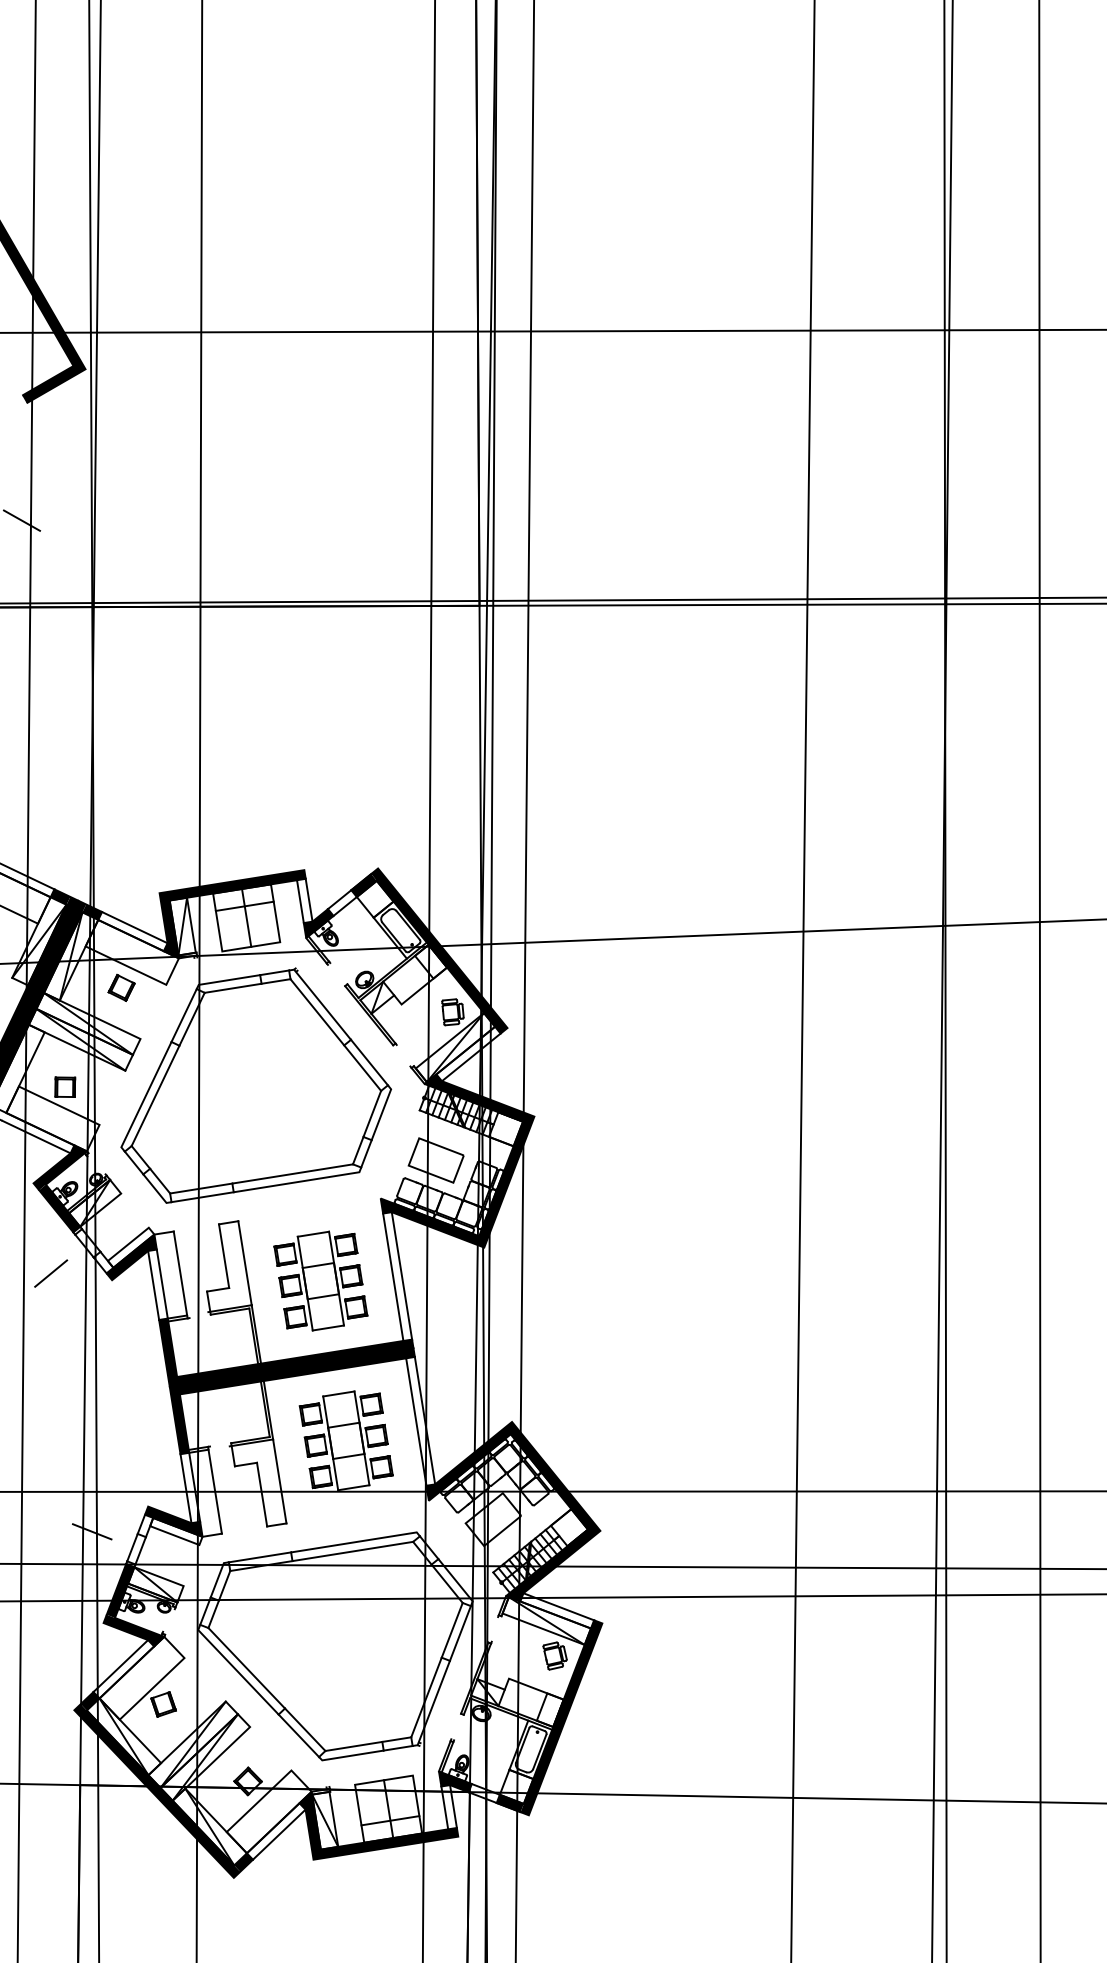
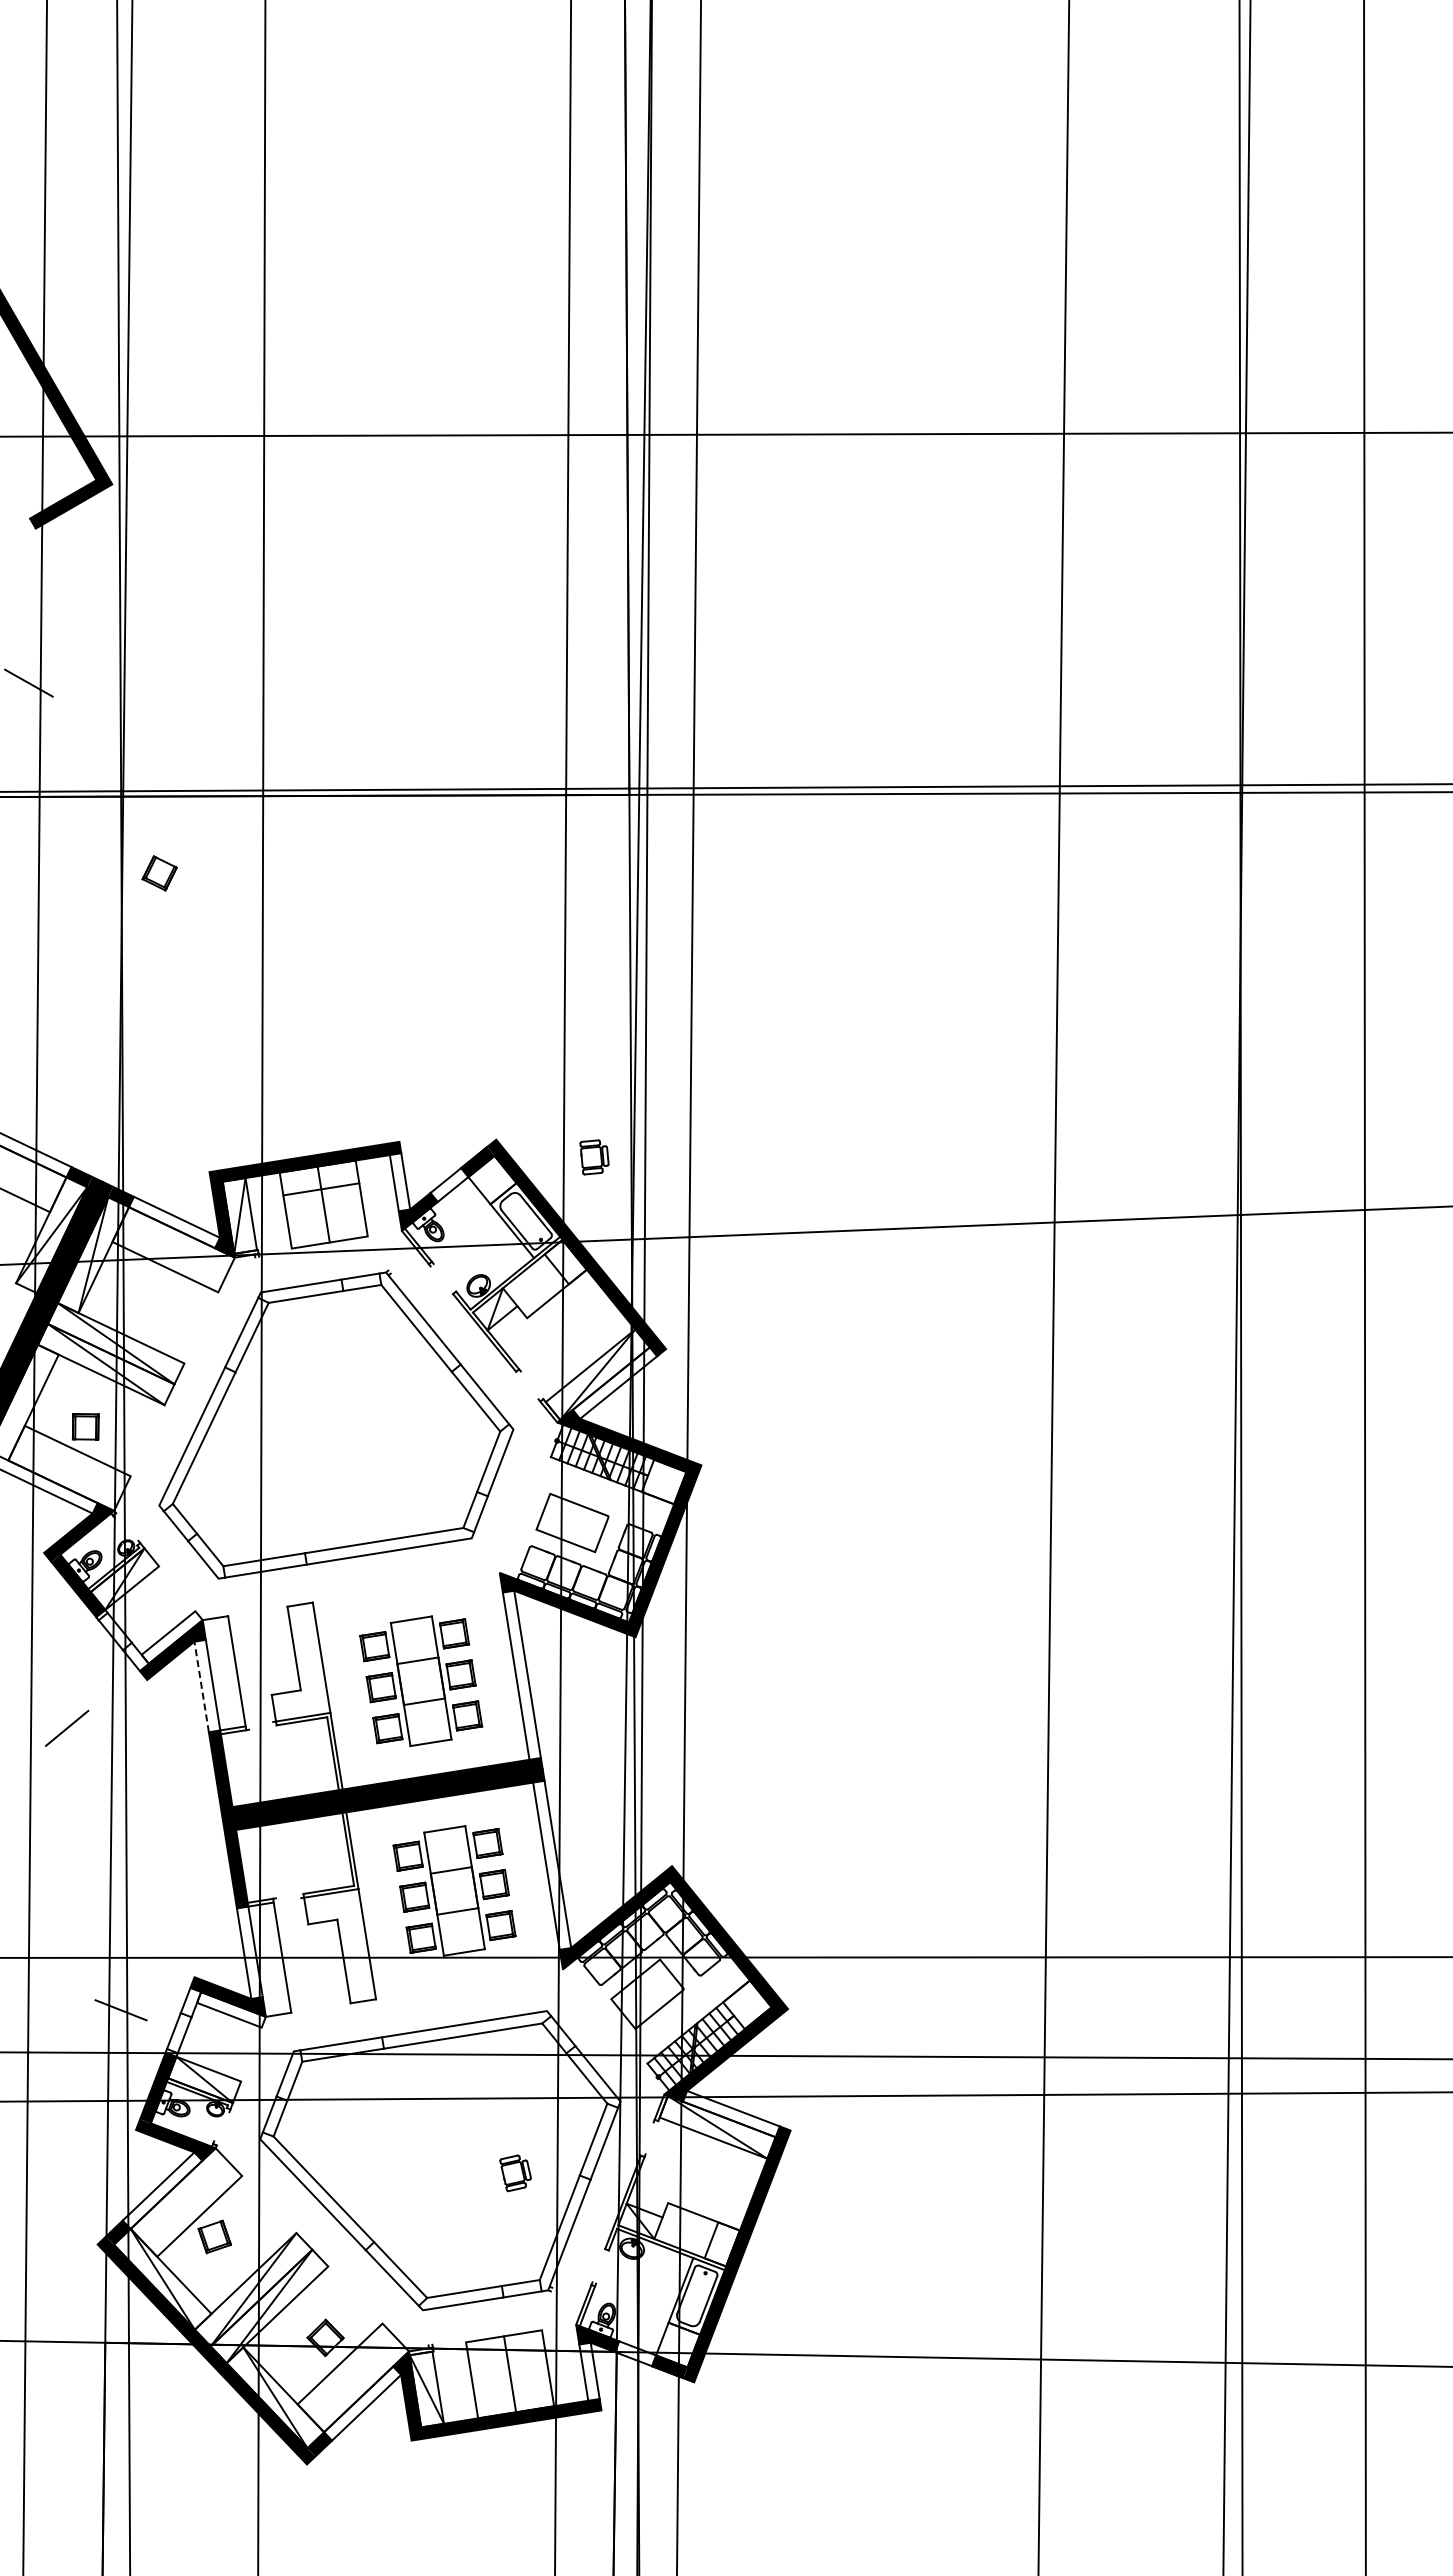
part: (121, 987) -> (159, 873), moved
part: (452, 1012) -> (594, 1157), moved
line: (51, 1272) -> (67, 1727), moved
line: (153, 1285) -> (201, 1686), solid -> dashed
part: (555, 1656) -> (515, 2173), moved
line: (390, 1820) -> (512, 2389), removed

